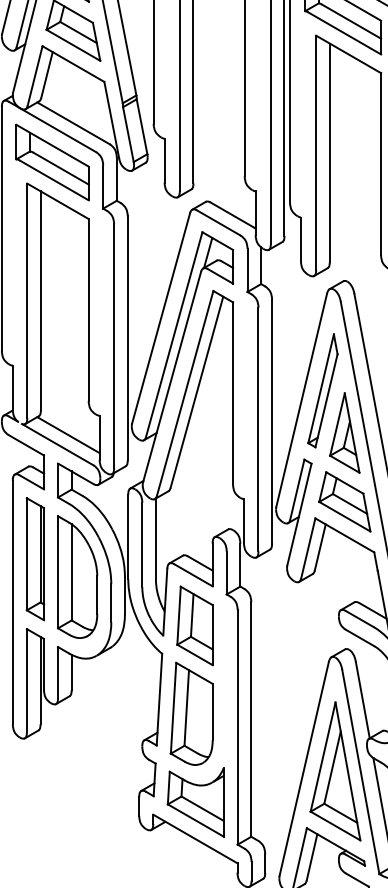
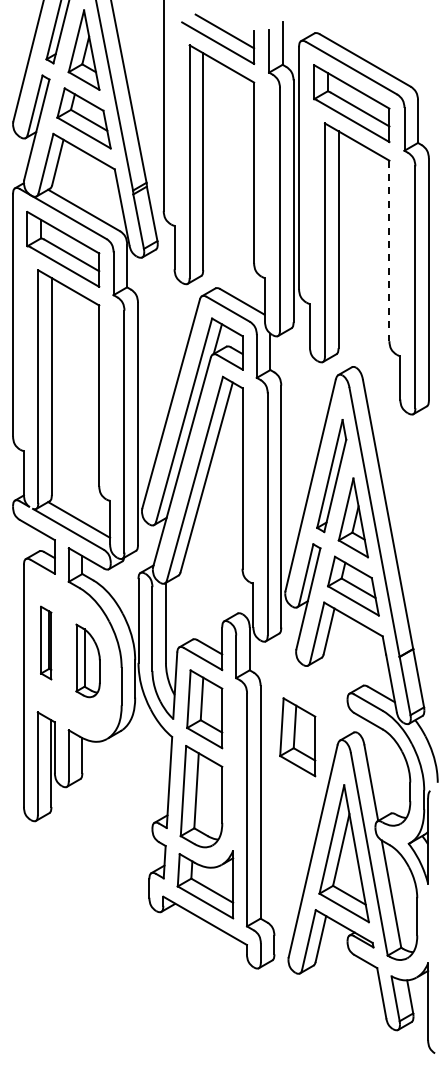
line: (381, 164) -> (389, 251), solid -> dashed
part: (34, 558) -> (45, 642), size x0.6
part: (76, 576) -> (87, 660), size x0.6
part: (288, 654) -> (297, 737), added

